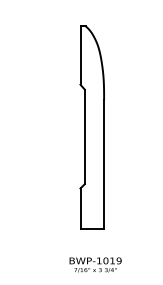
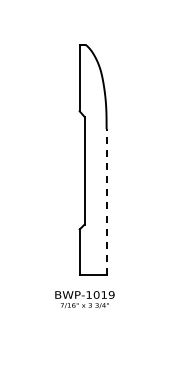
line: (104, 164) -> (106, 202), solid -> dashed
text: (95, 264) -> (84, 299), moved

